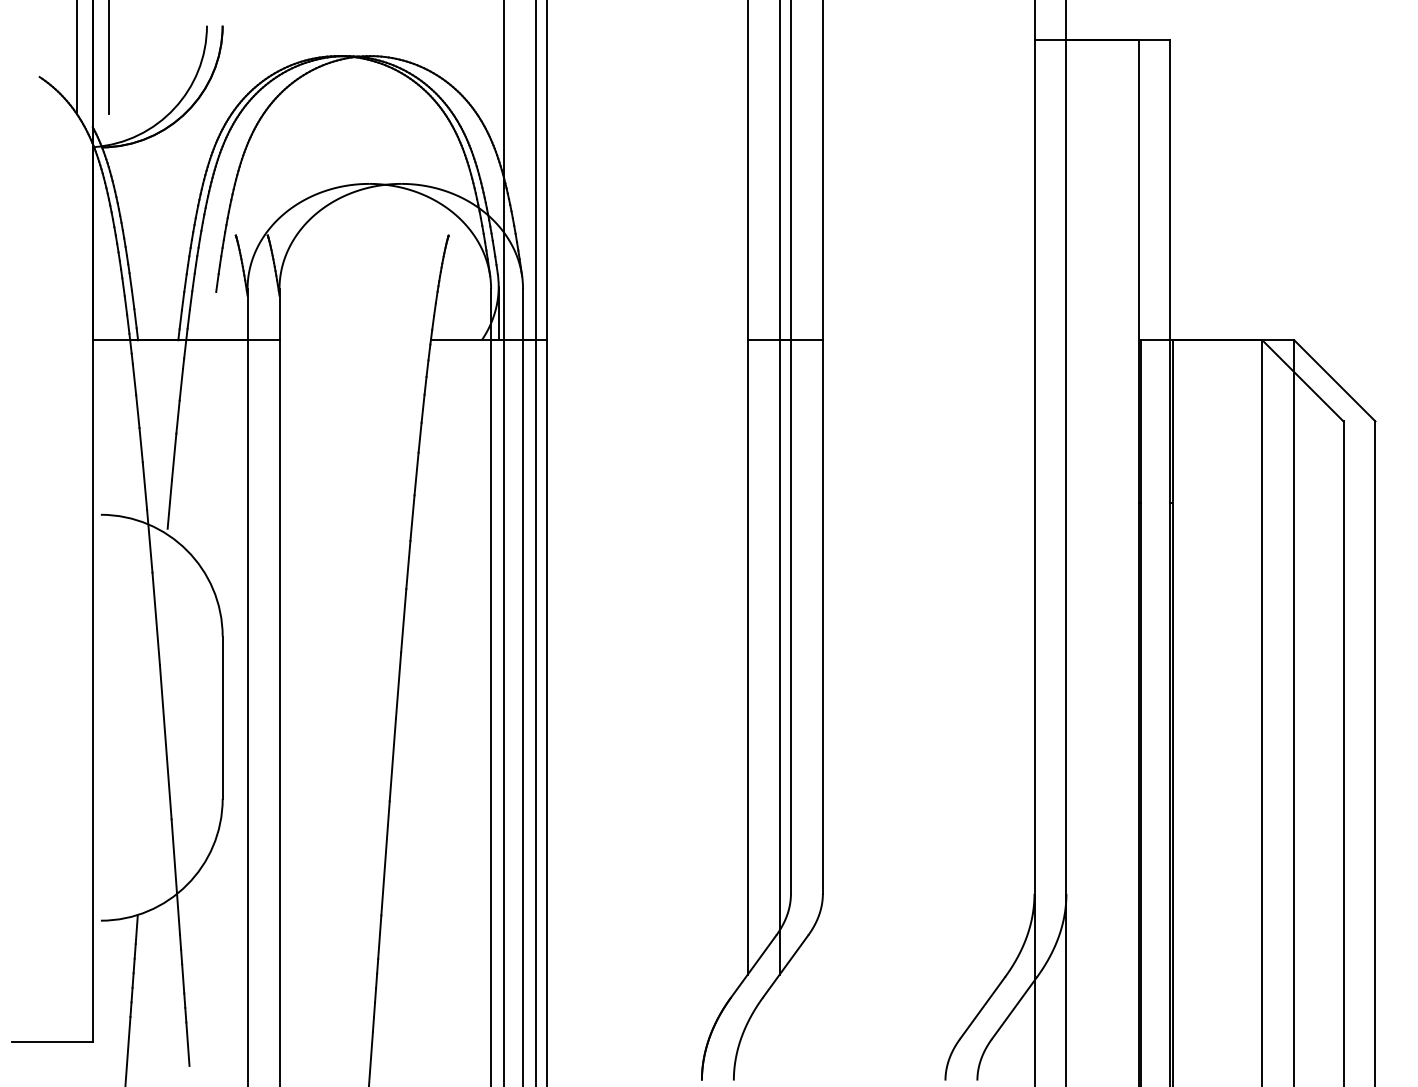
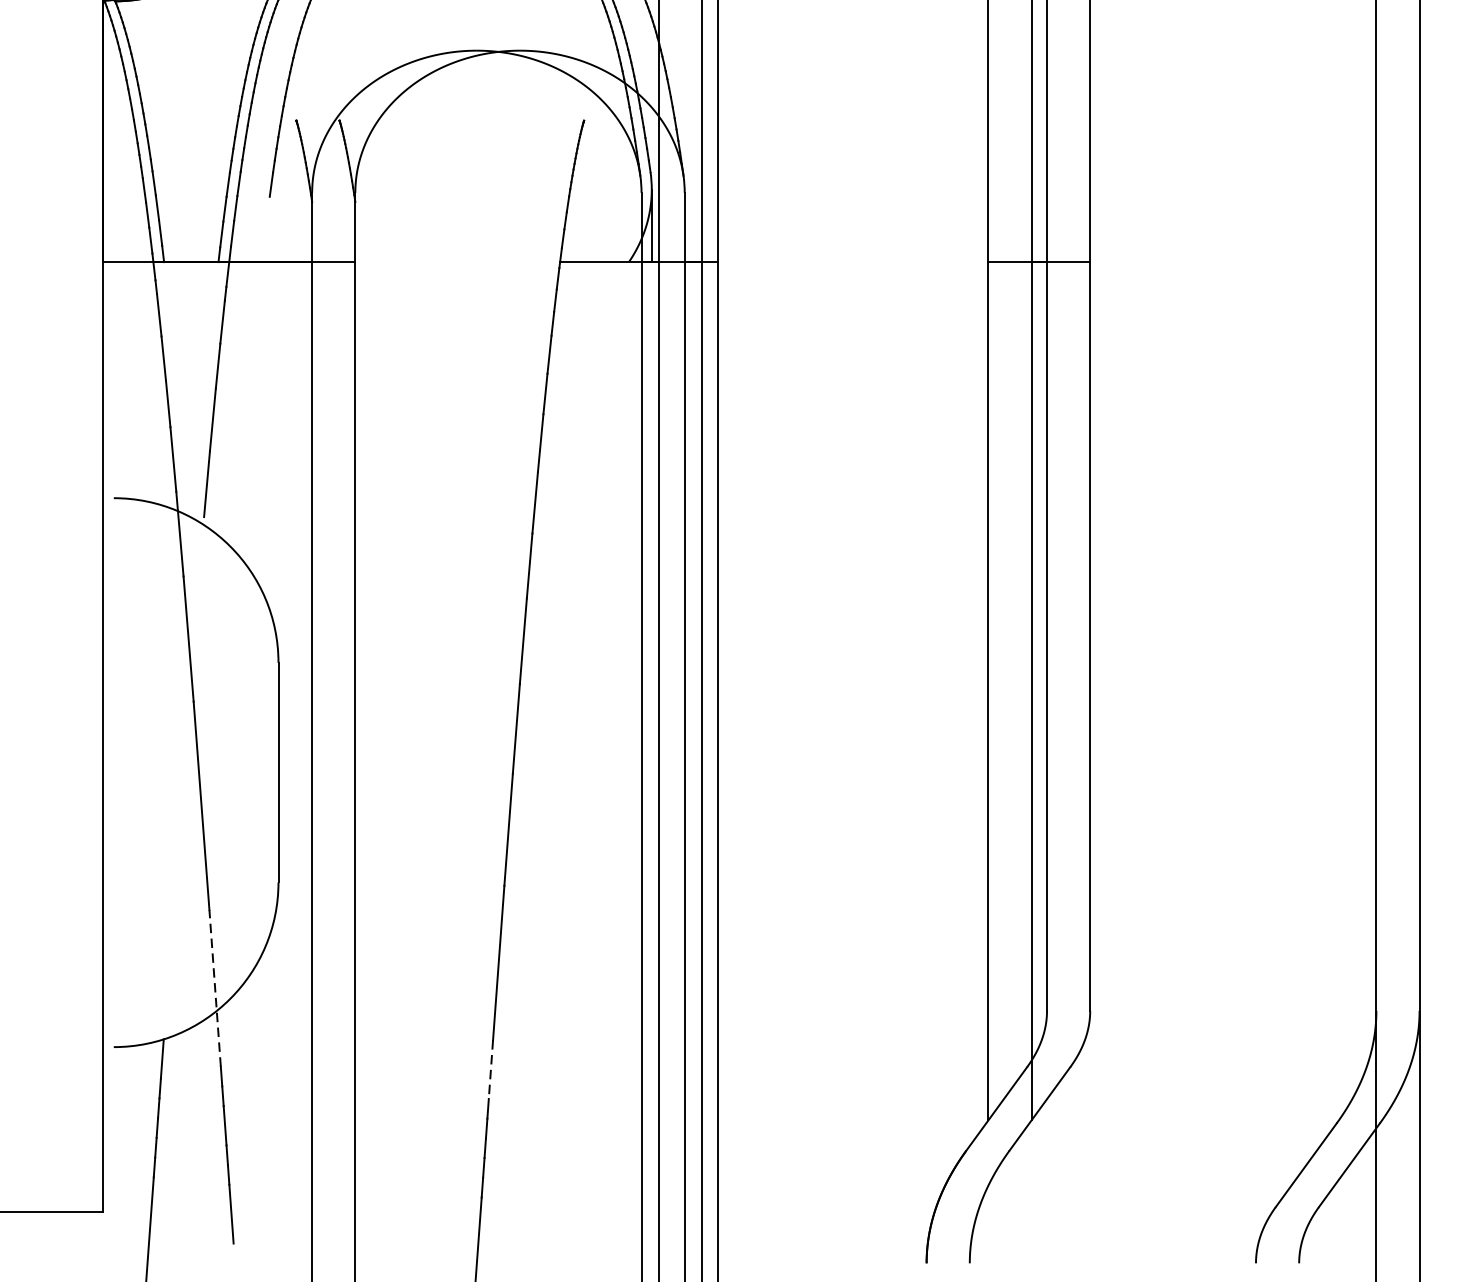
line: (175, 876) -> (214, 987), solid -> dashed
line: (379, 937) -> (490, 1069), solid -> dashed

